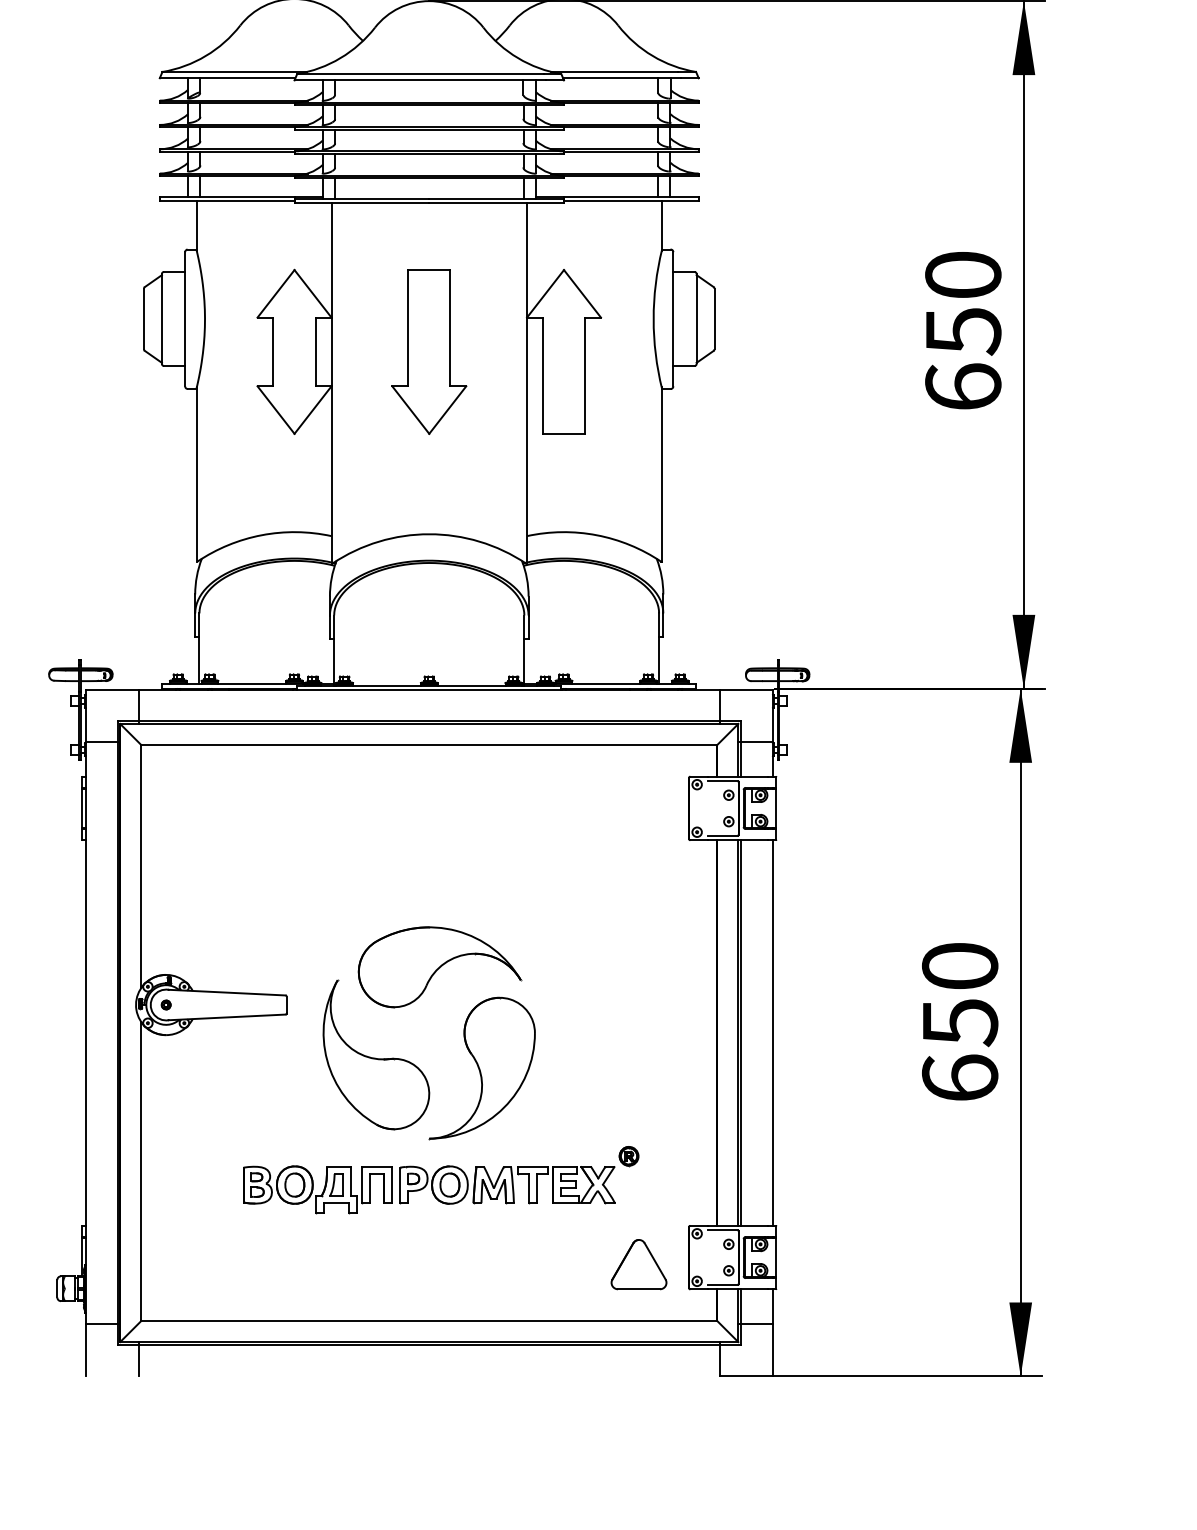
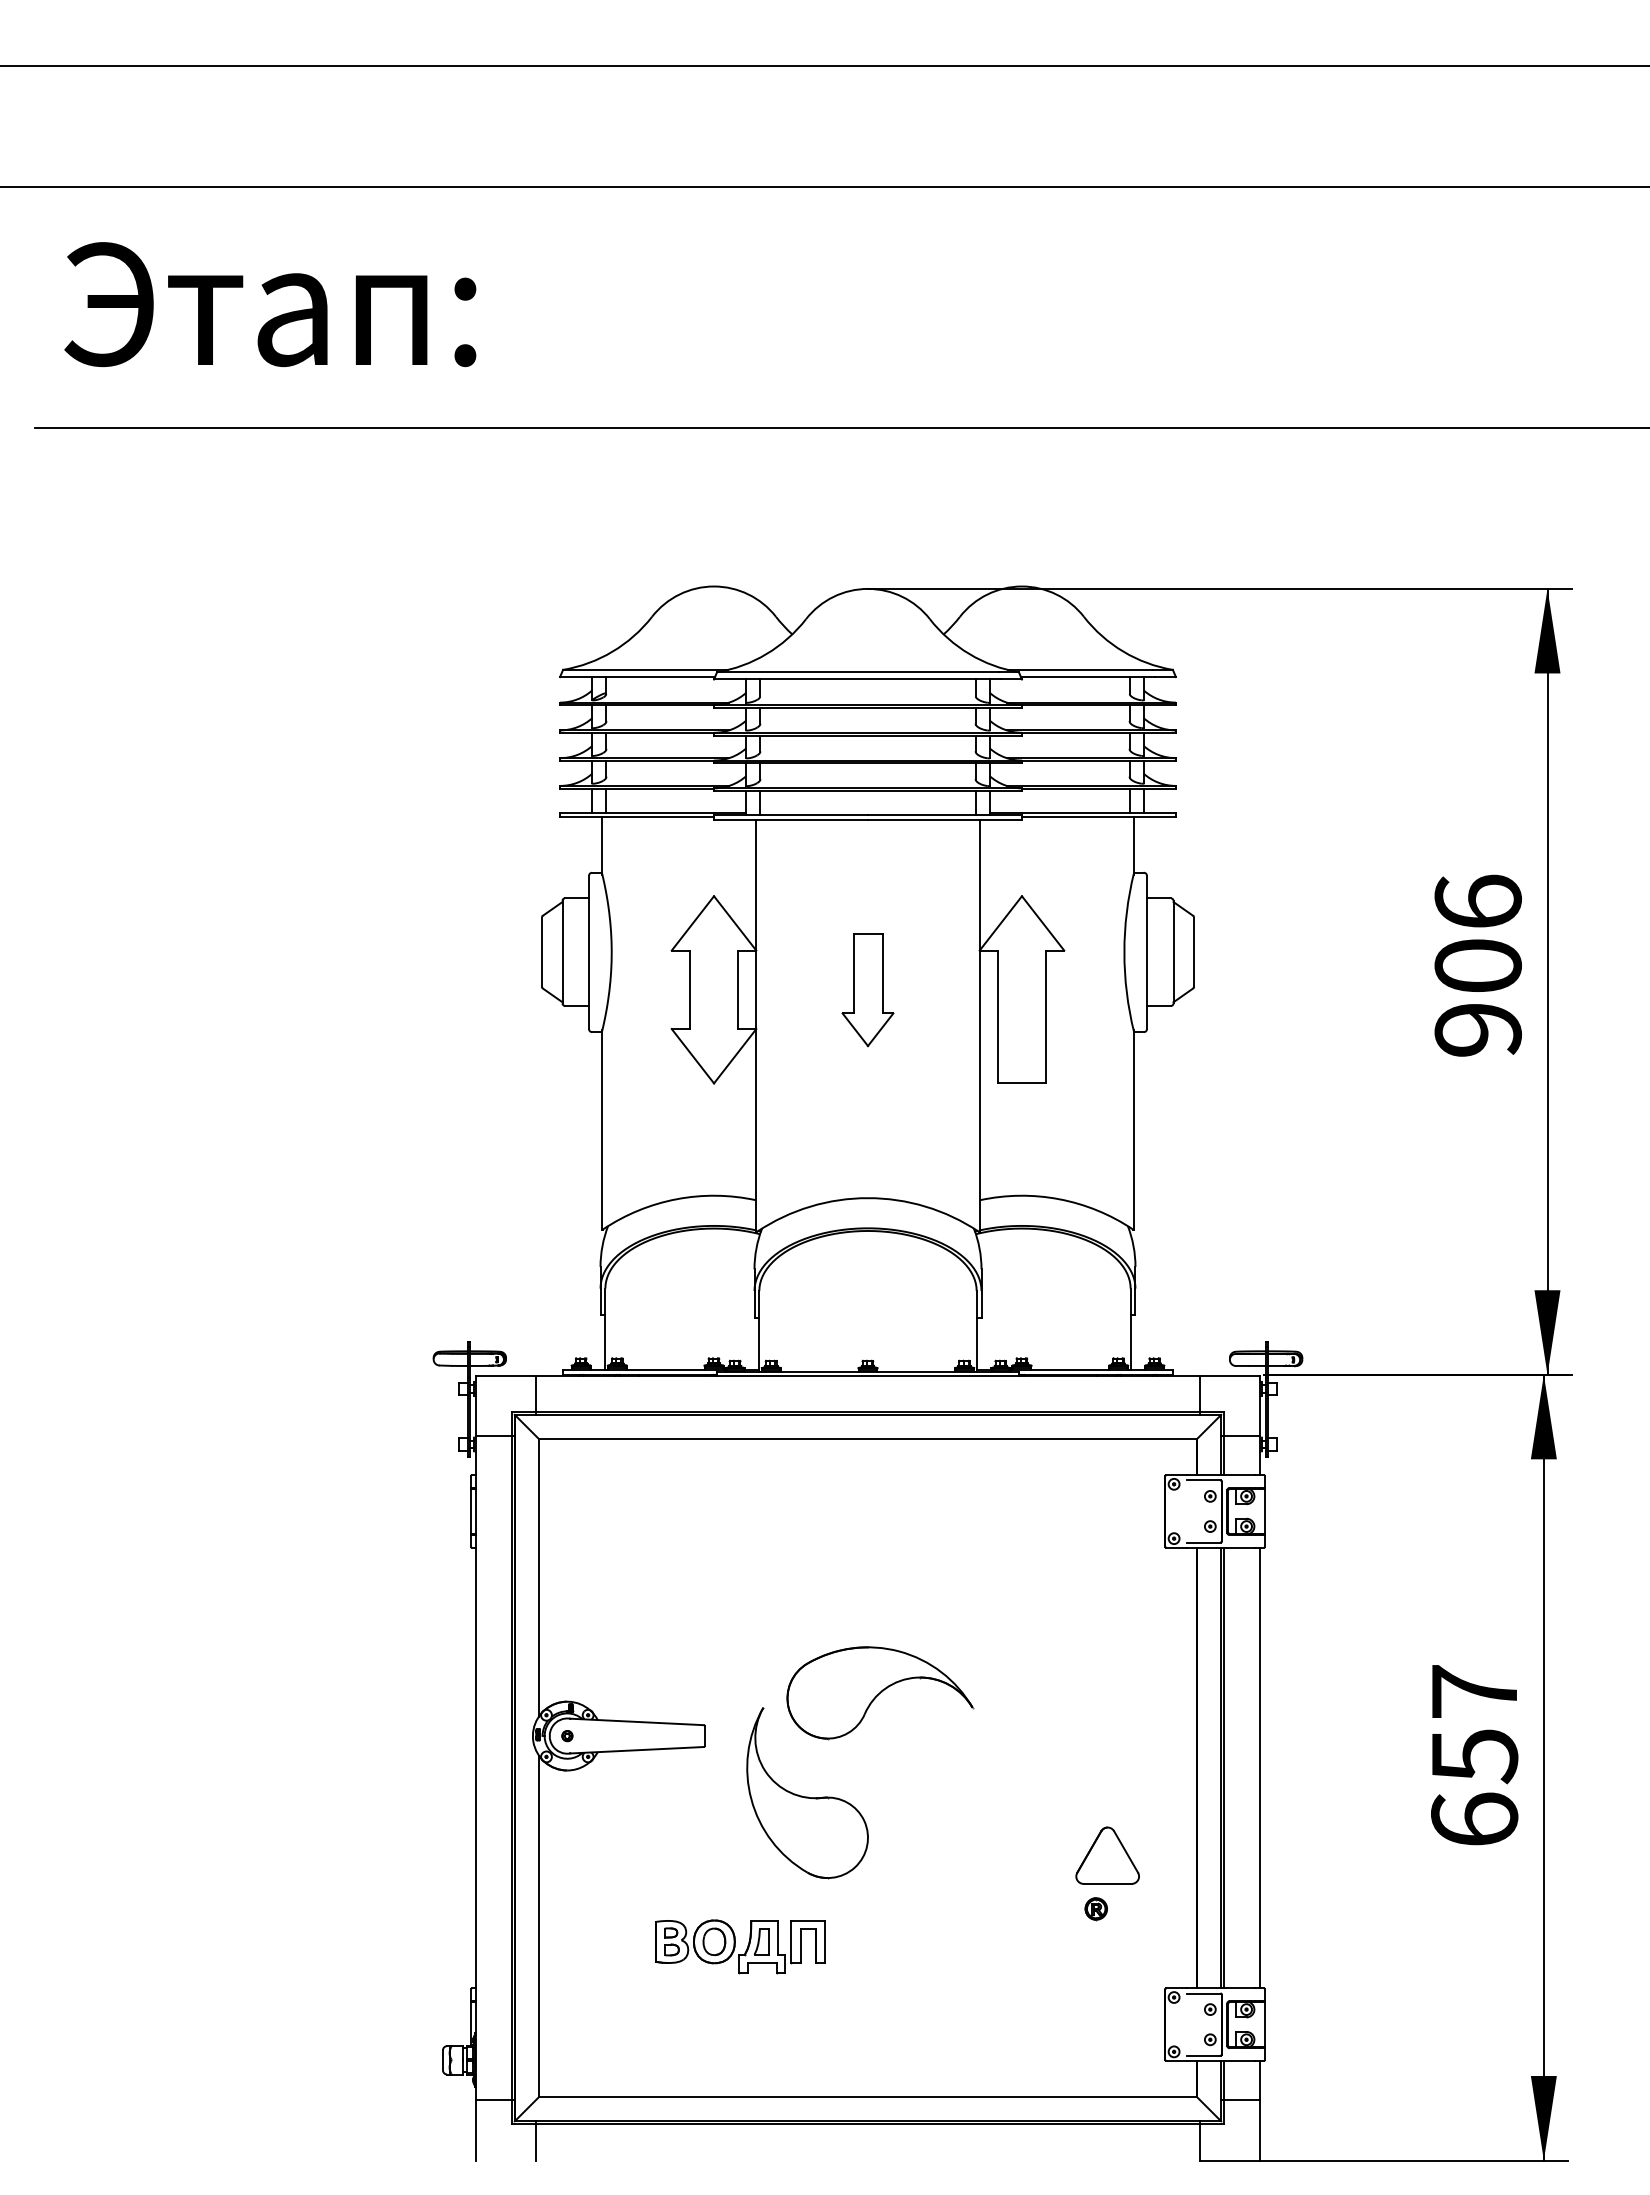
text: (962, 330) -> (1477, 965), 650 -> 906
part: (428, 351) -> (867, 989), size x0.6
text: (960, 966) -> (1474, 1691), 650 -> 657
part: (482, 1068) -> (928, 1808), removed
part: (507, 1184) -> (957, 1941), removed
part: (638, 1264) -> (1107, 1855), moved

